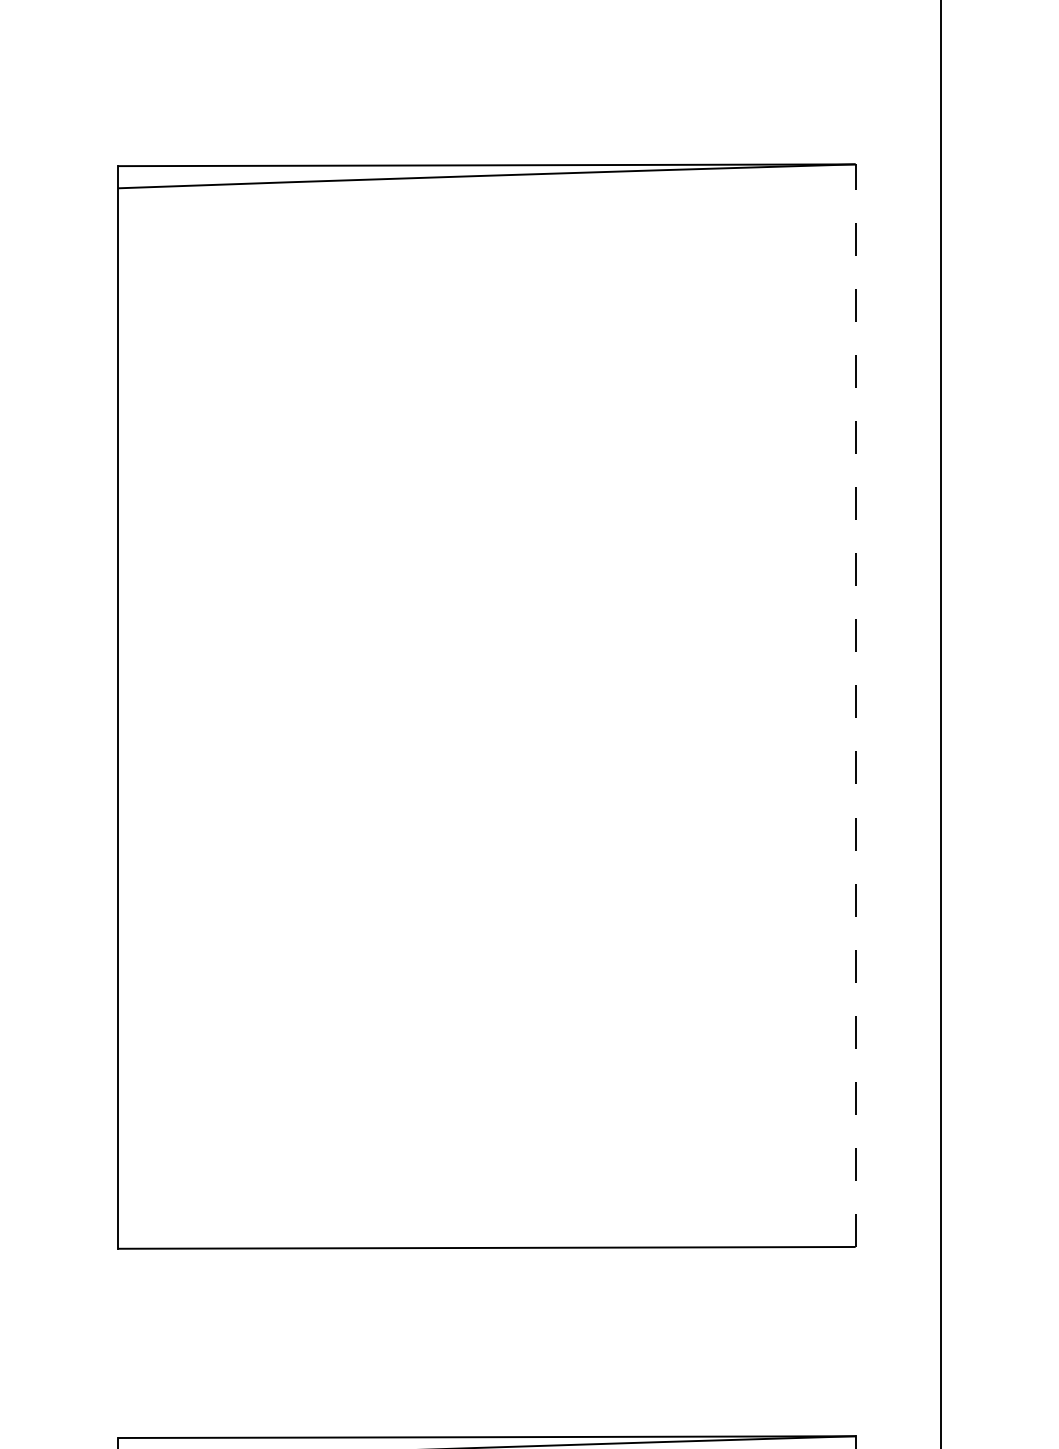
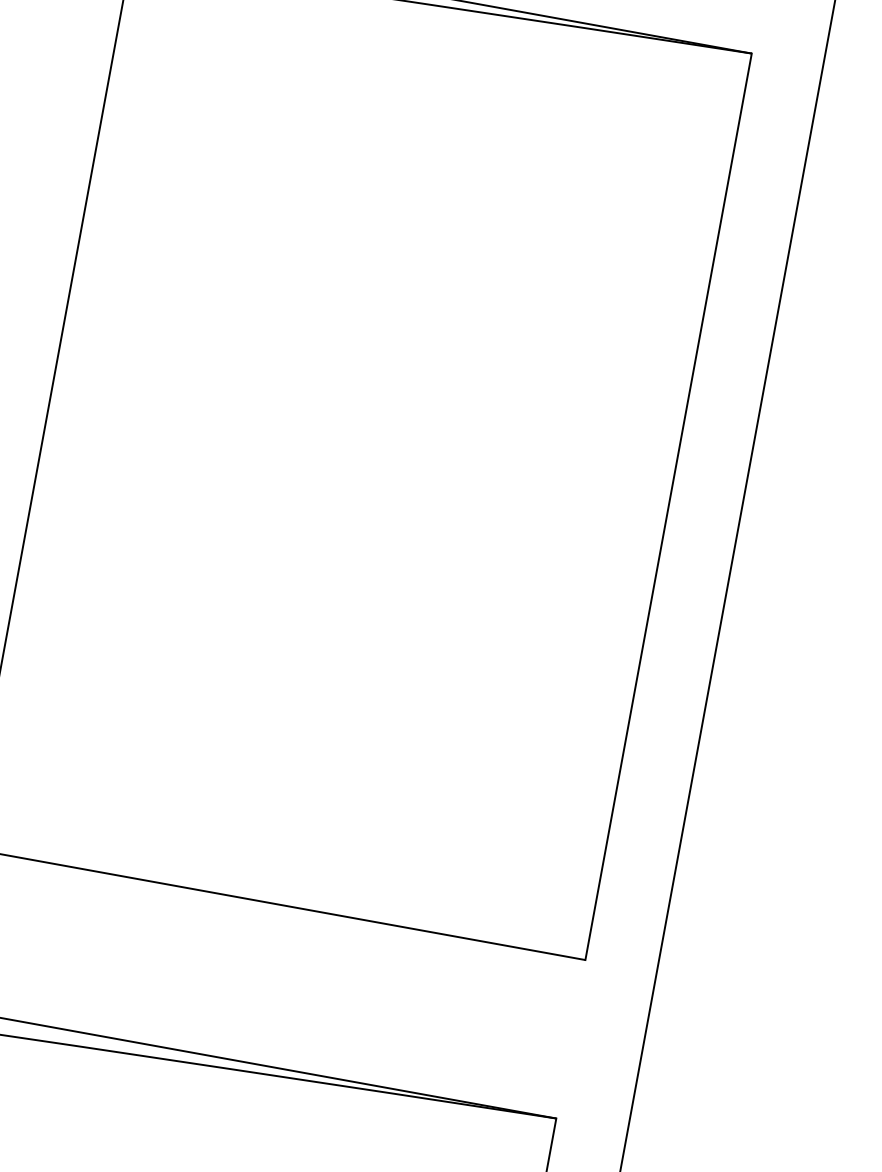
line: (855, 705) -> (668, 506), dashed -> solid

